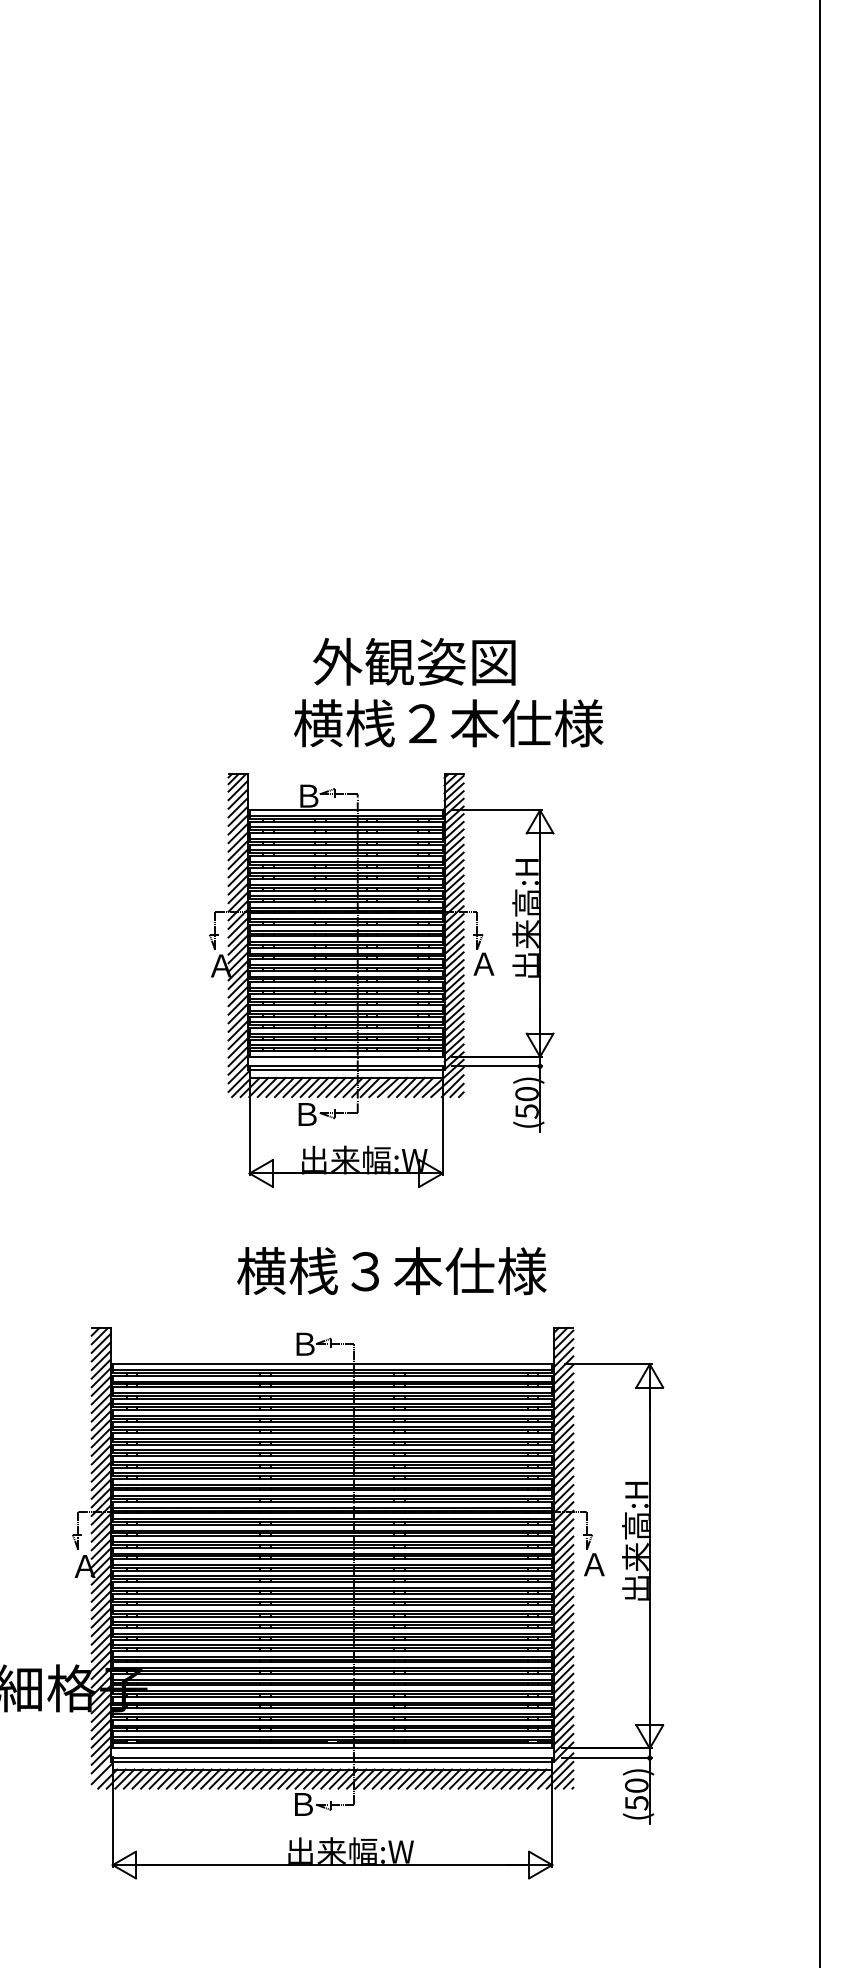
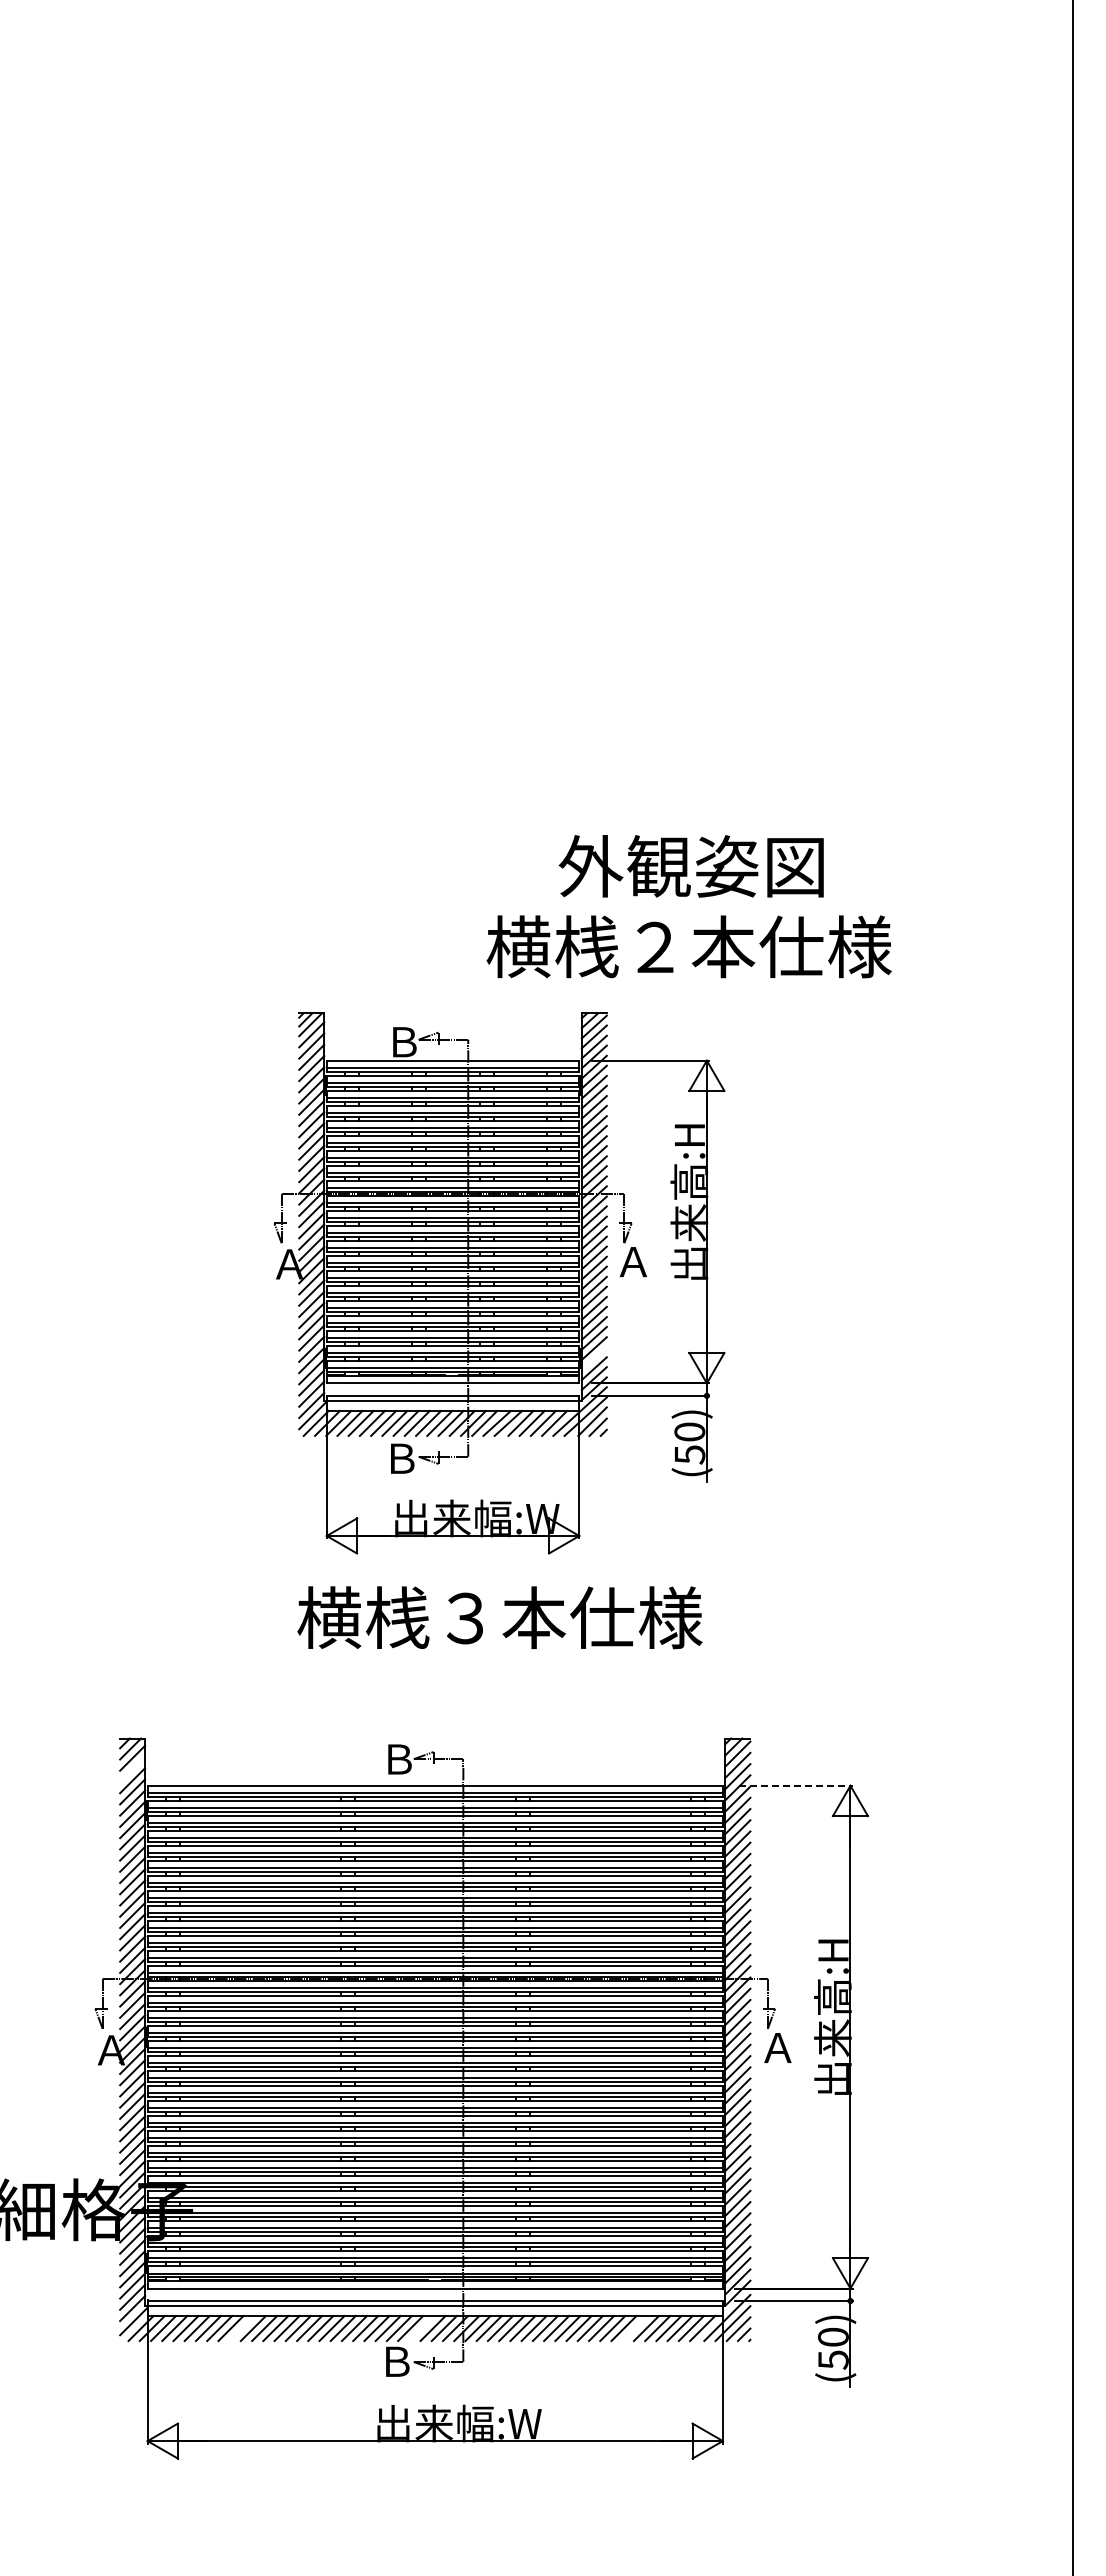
text: (413, 661) -> (690, 866), moved
text: (448, 723) -> (688, 946), moved
line: (453, 1037) -> (593, 1358), removed
text: (391, 1270) -> (499, 1617), moved
line: (101, 1351) -> (132, 1768), removed
line: (608, 1364) -> (796, 1785), solid -> dashed
line: (184, 1779) -> (241, 2328), removed
line: (322, 1779) -> (421, 2328), removed
line: (484, 1779) -> (634, 2328), removed

